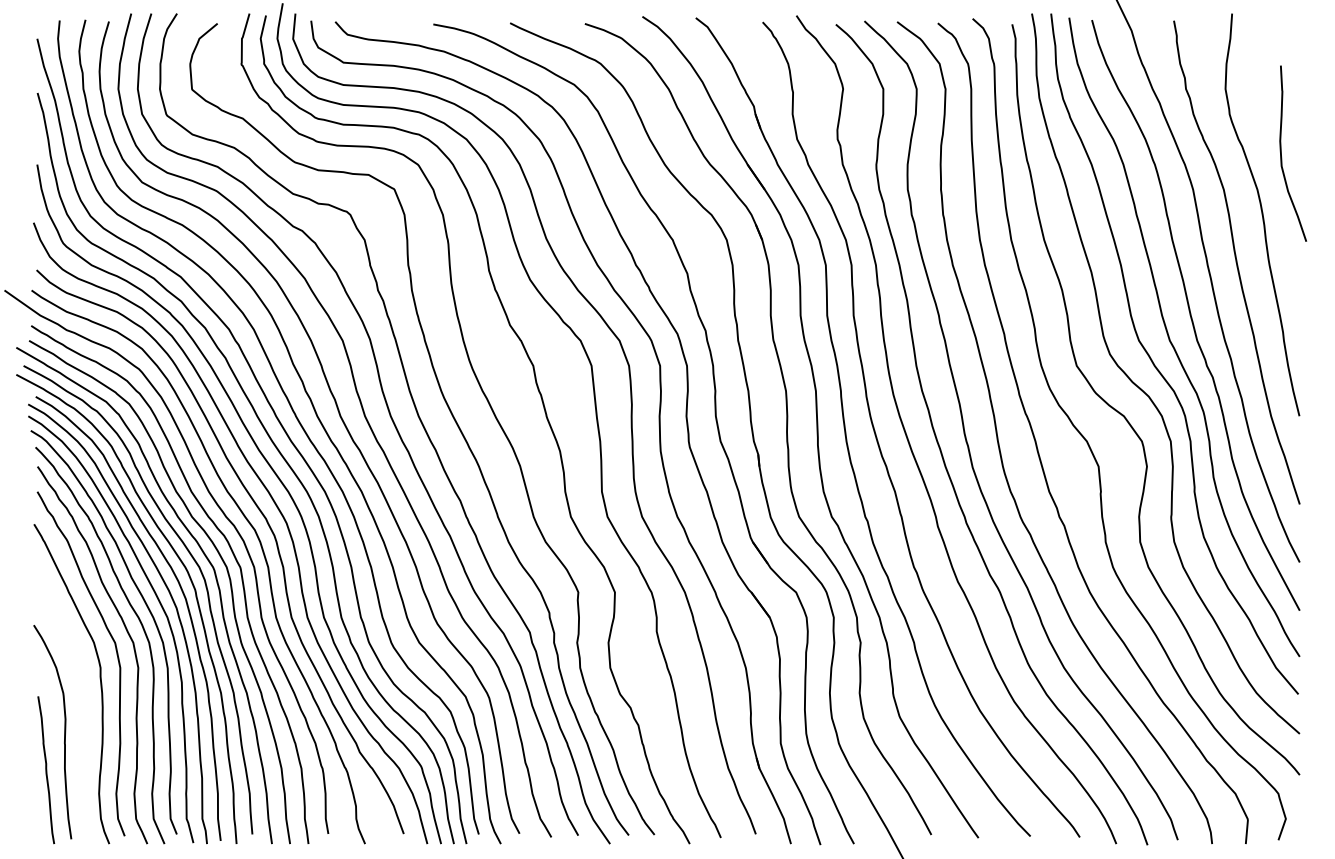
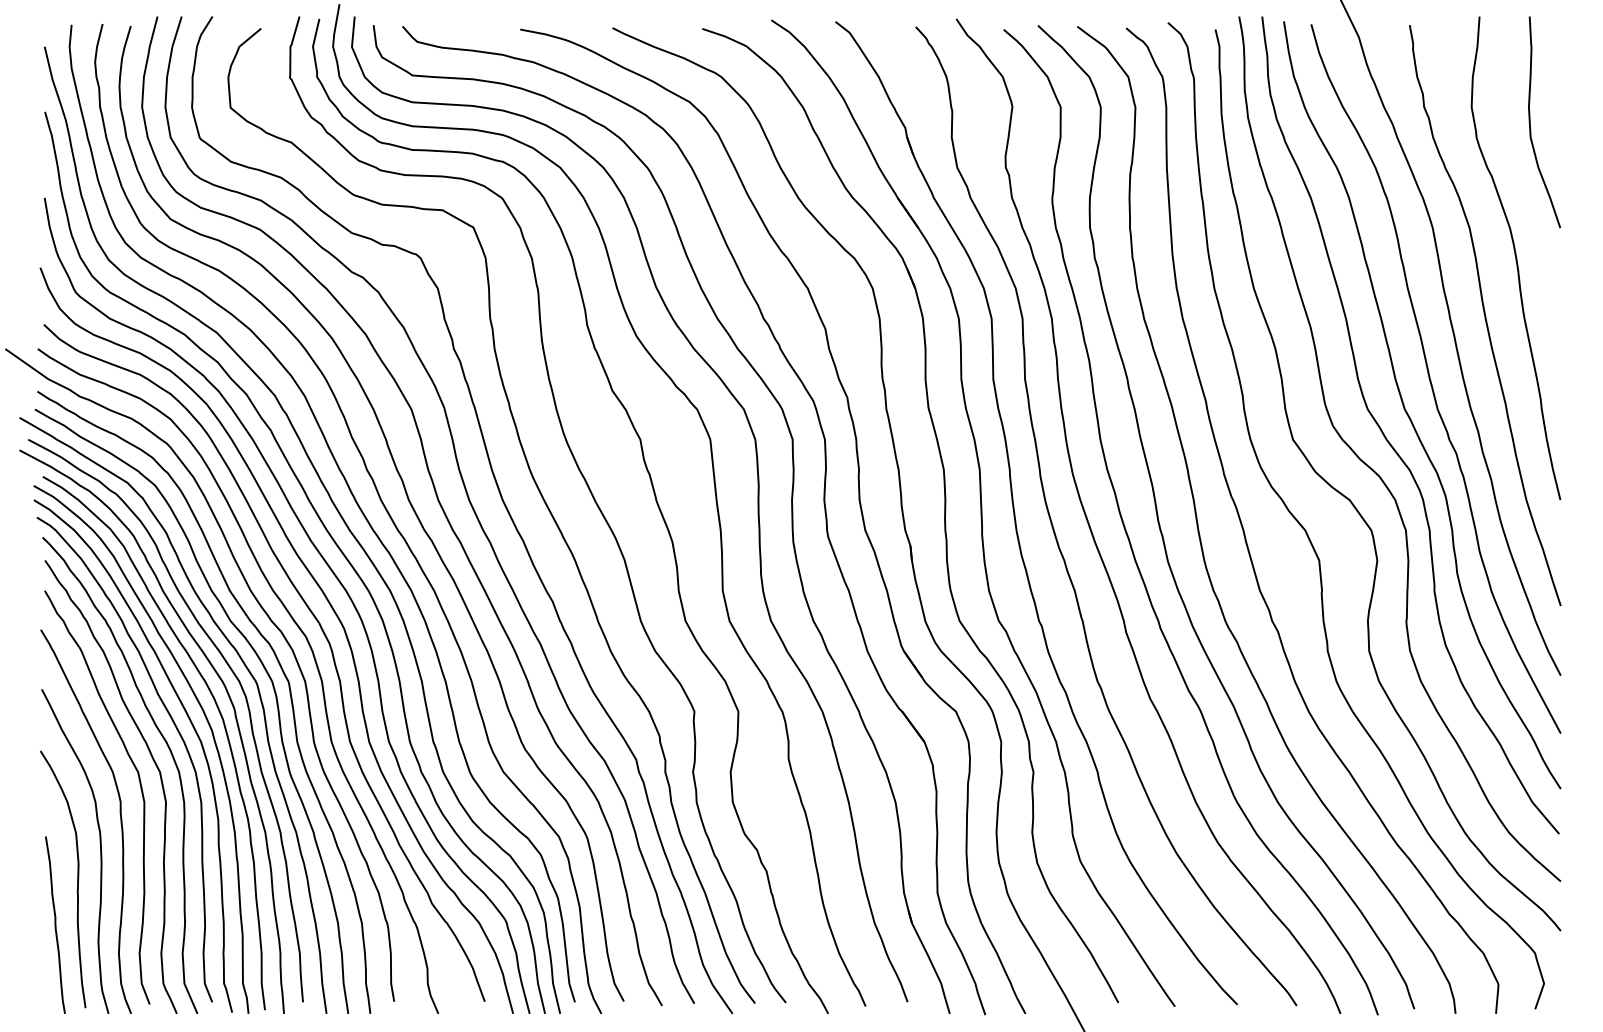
curve: (1282, 157) -> (1531, 126), moved
curve: (83, 708) -> (100, 851), added

